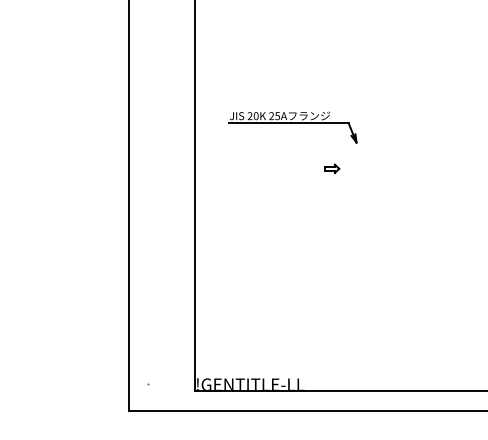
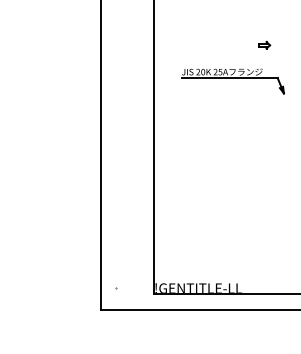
part: (332, 168) -> (264, 45), moved

